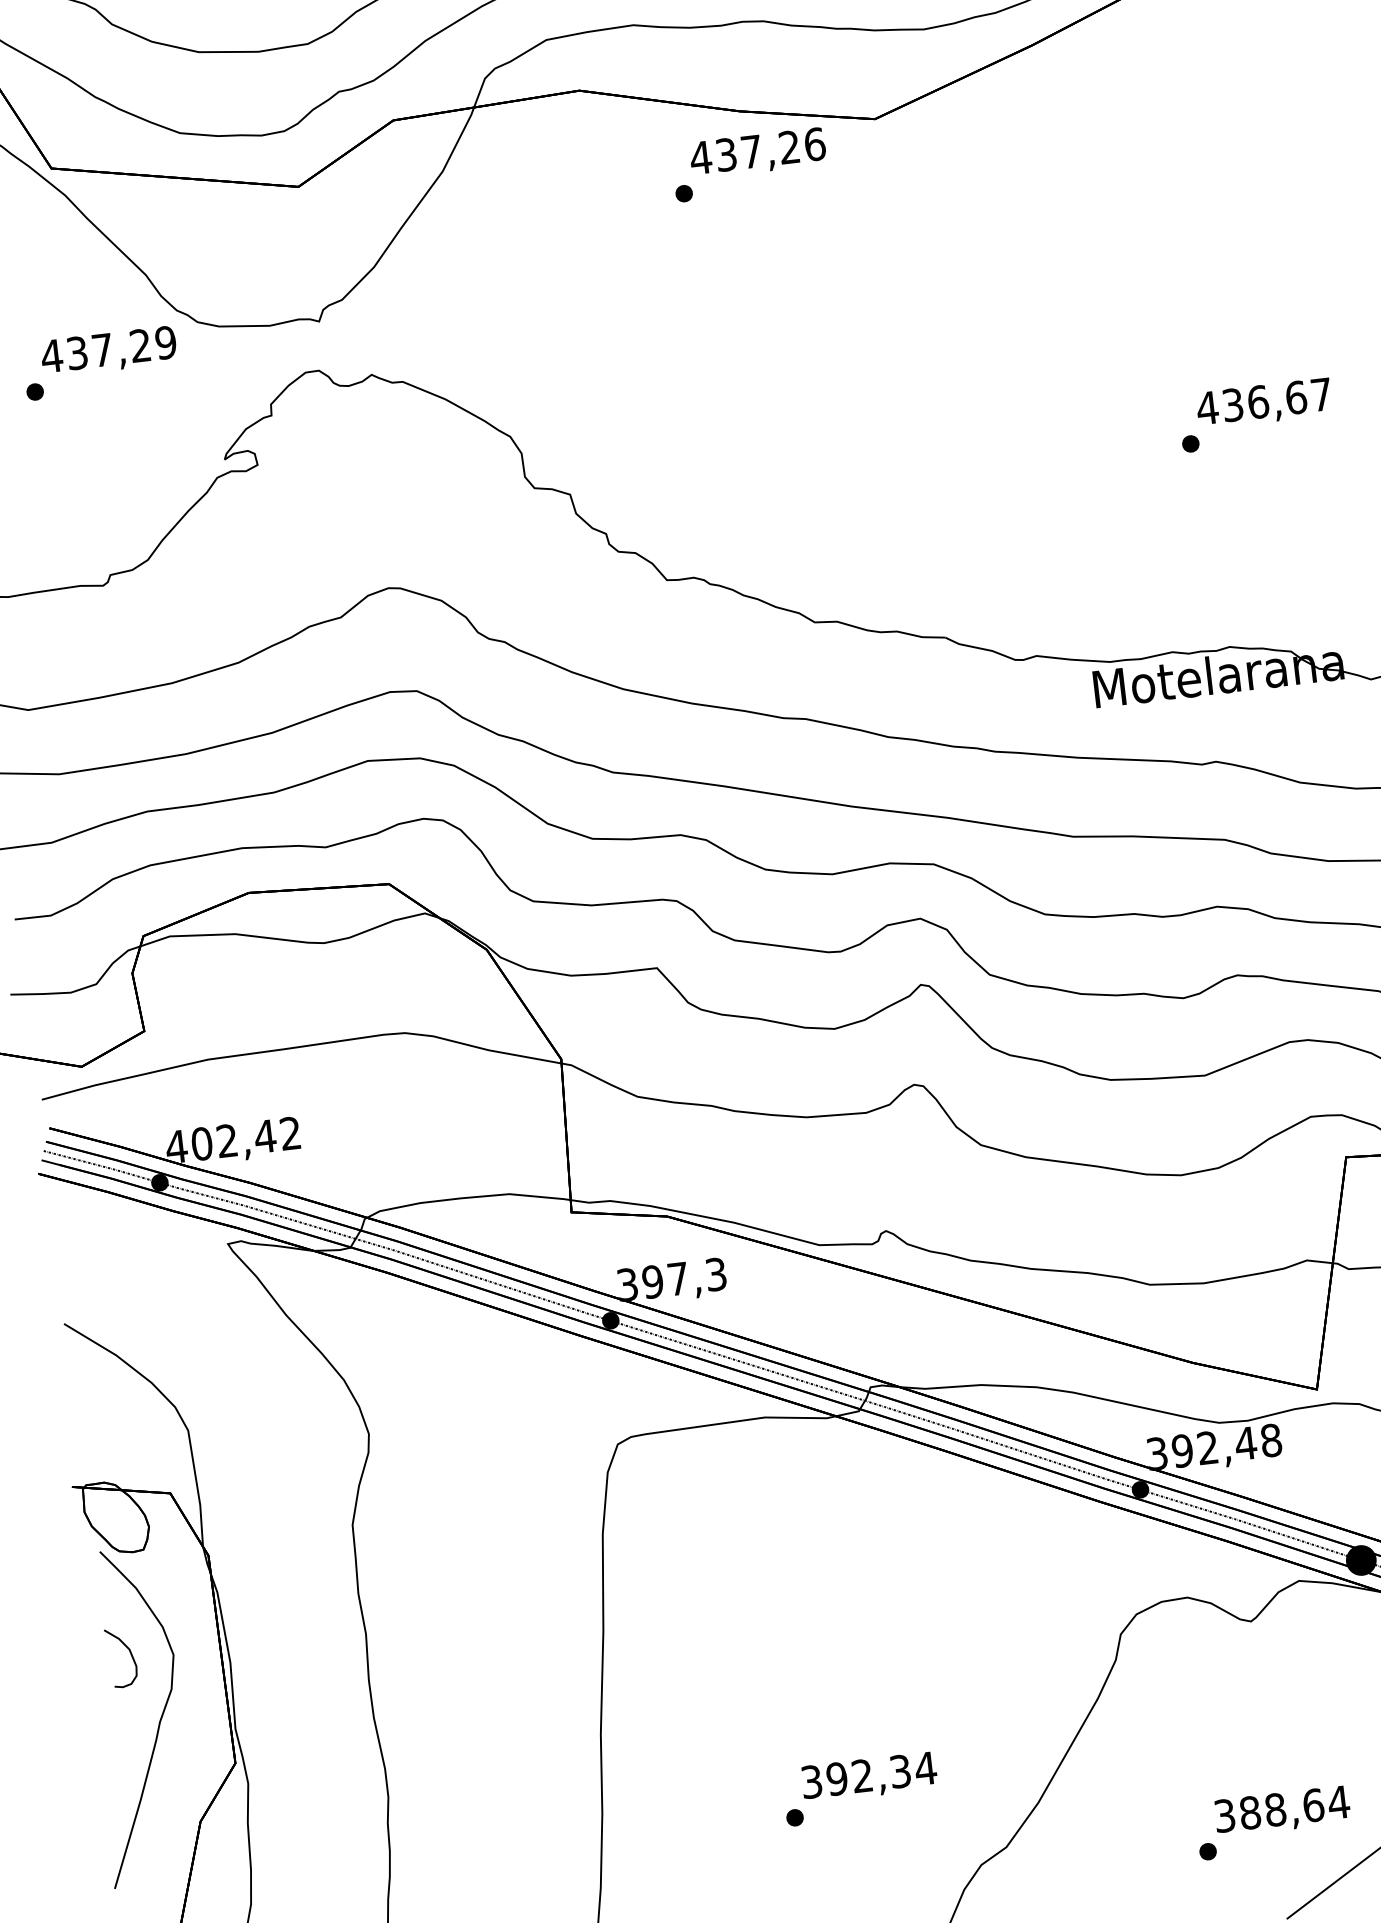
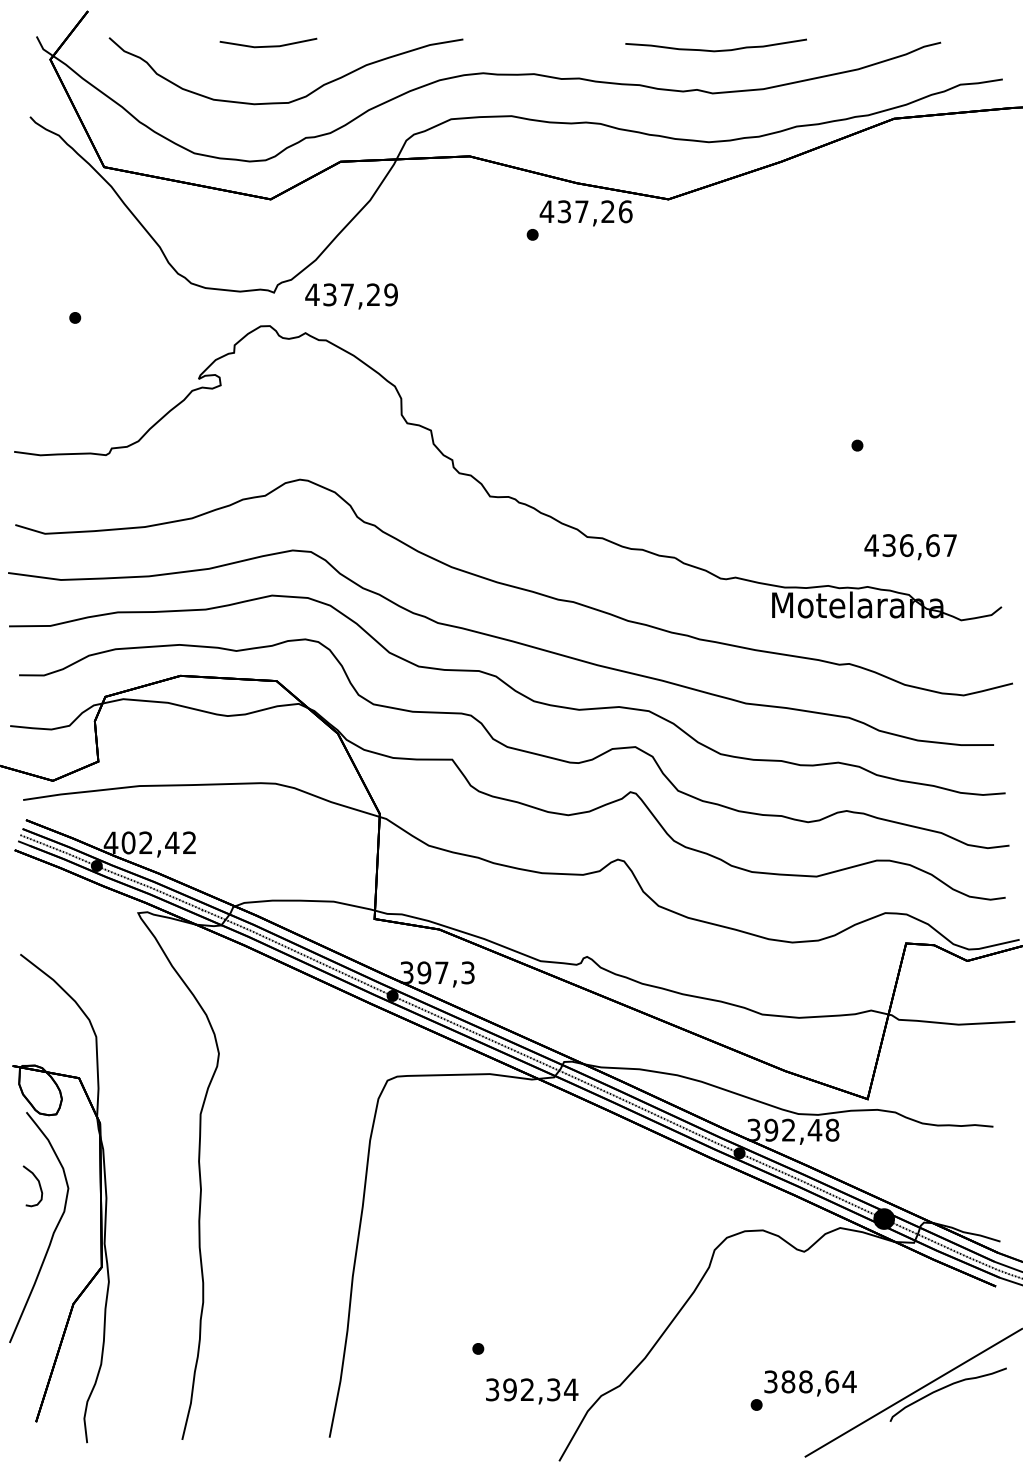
text: (108, 351) -> (351, 296), moved
text: (1264, 404) -> (910, 547), moved
text: (869, 1777) -> (532, 1391), moved

